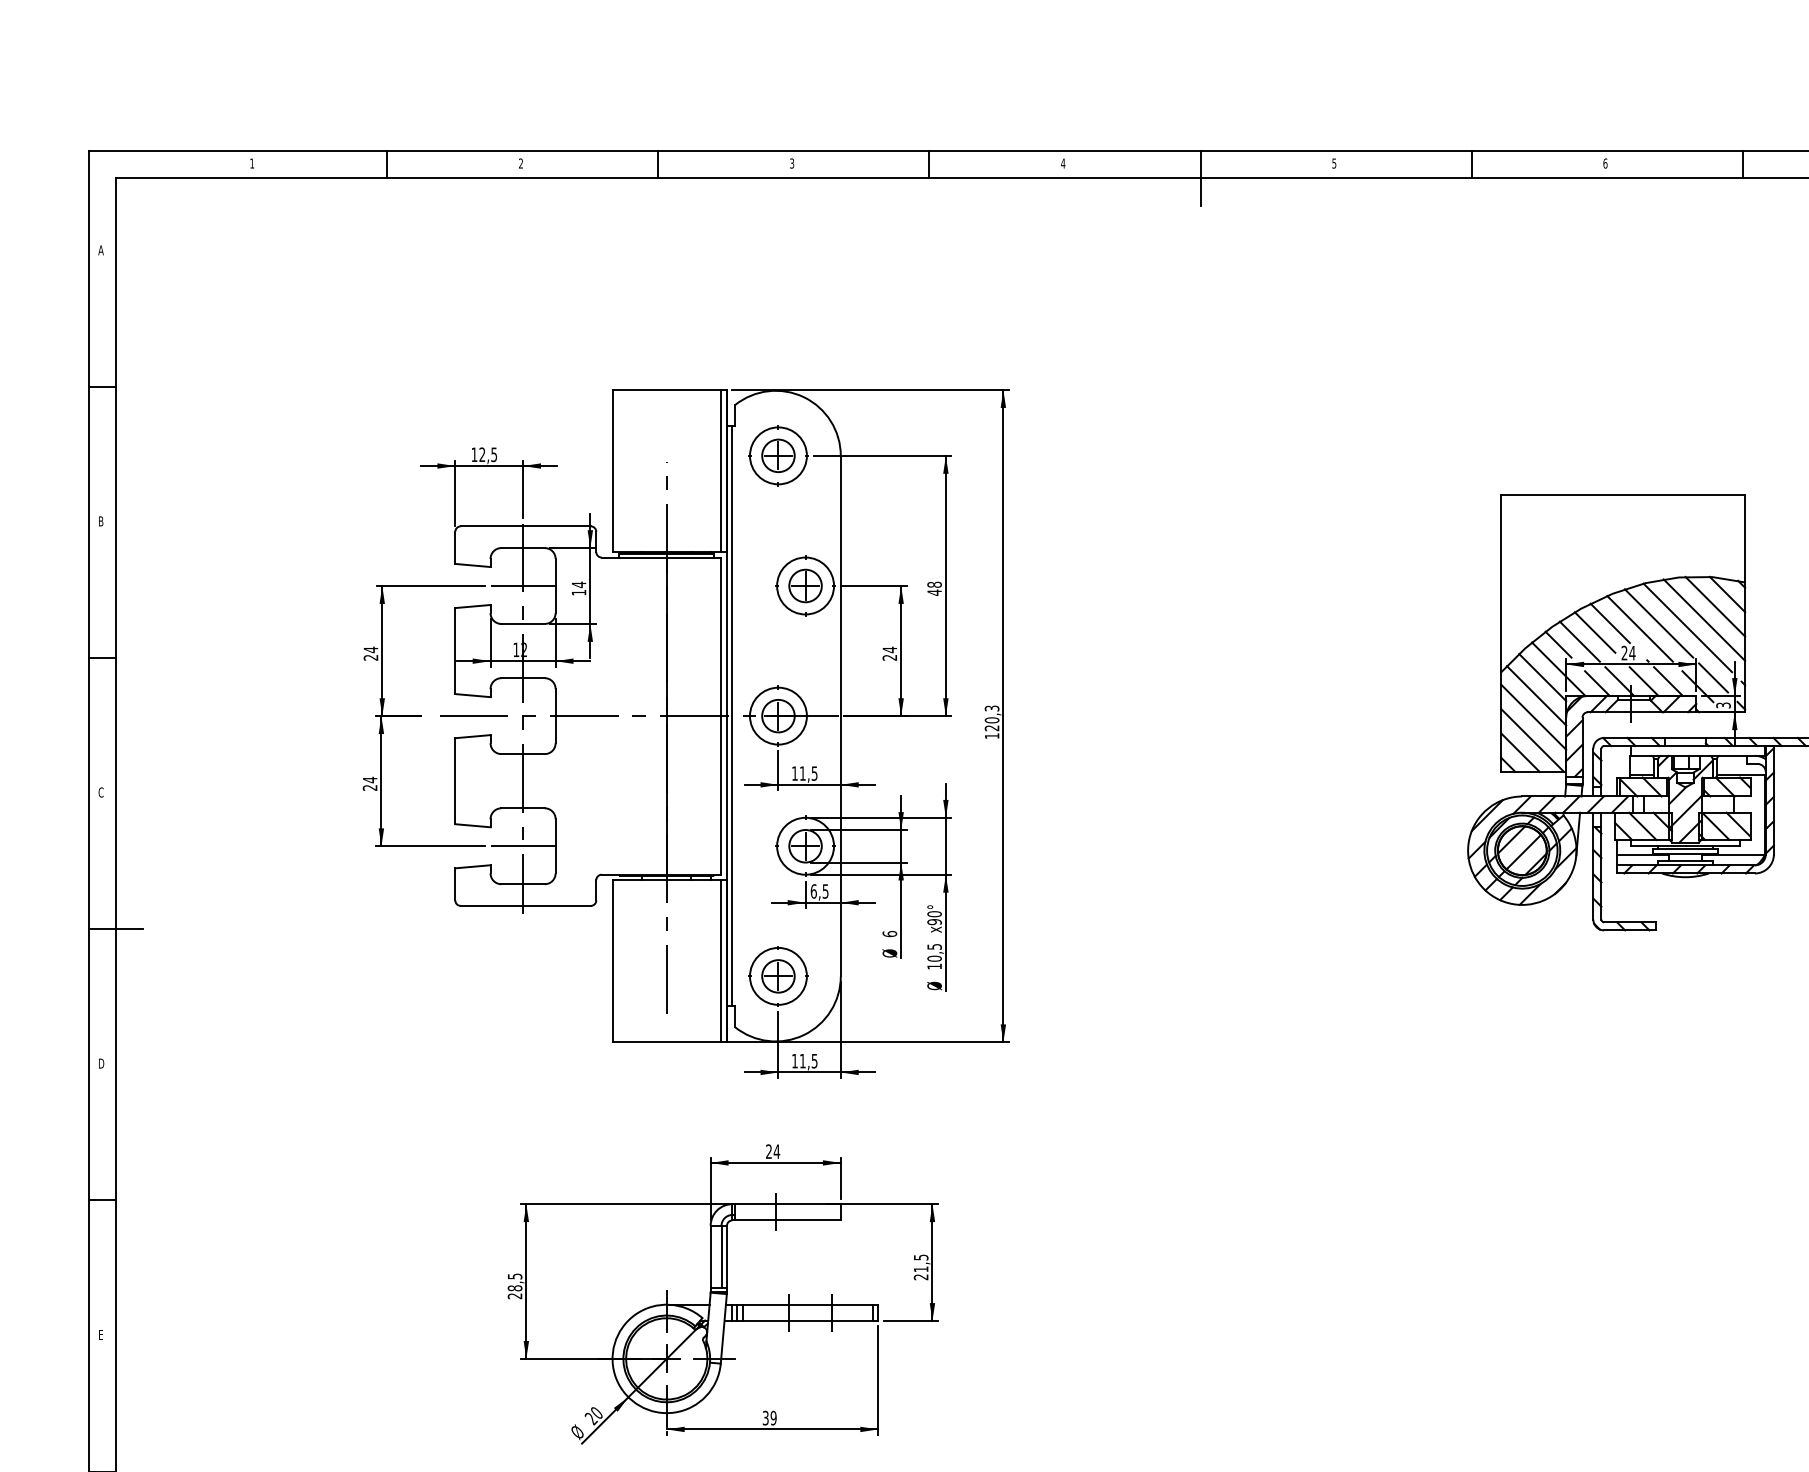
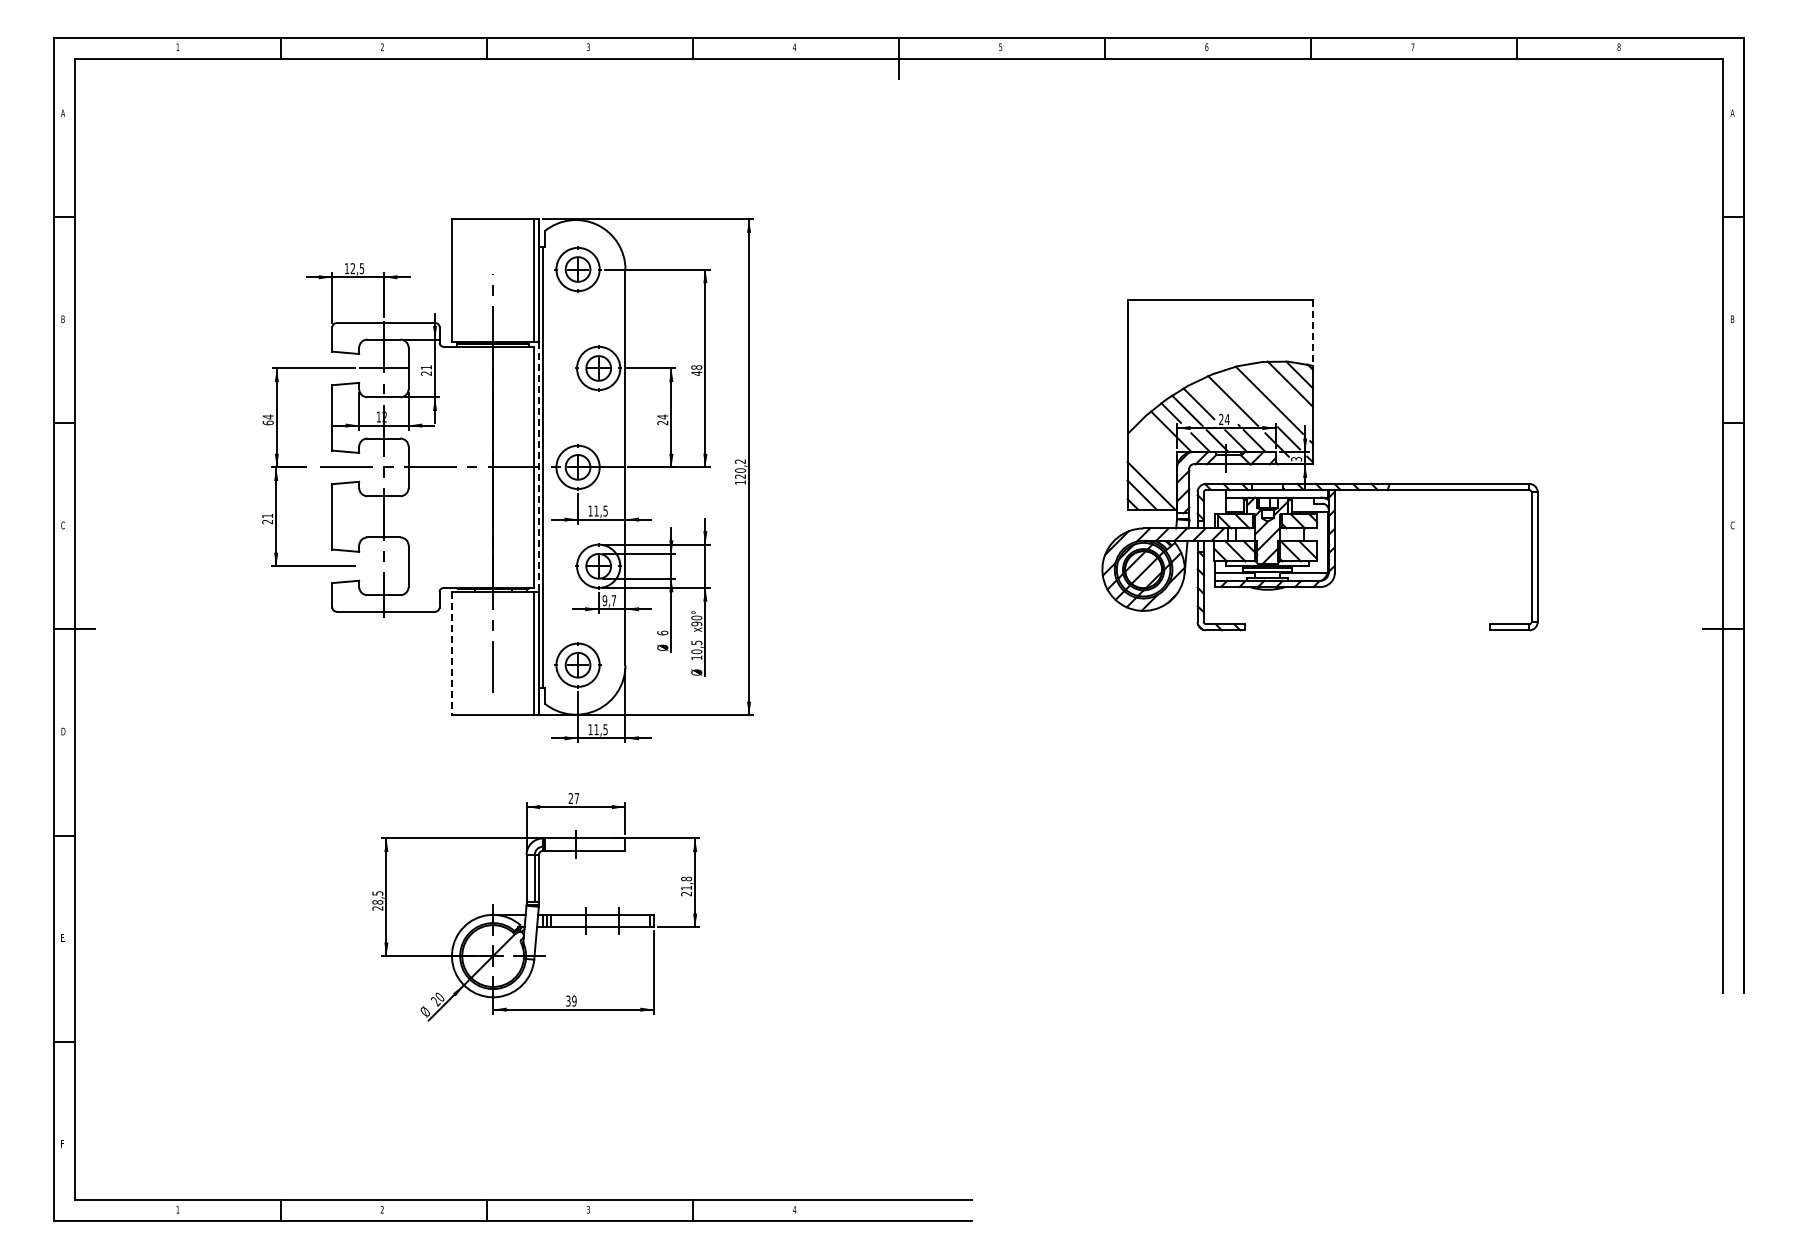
line: (1745, 540) -> (1313, 333), solid -> dashed
text: (579, 588) -> (426, 370), 14 -> 21
line: (1704, 620) -> (1282, 394), removed
line: (1610, 622) -> (1210, 396), removed
line: (1658, 622) -> (1247, 396), removed
text: (369, 657) -> (267, 422), 24 -> 64
line: (1543, 676) -> (1159, 437), removed
line: (1536, 695) -> (1154, 451), removed
text: (992, 708) -> (740, 461), 120,3 -> 120,2
line: (726, 716) -> (538, 467), solid -> dashed
line: (1534, 716) -> (1152, 467), removed
text: (369, 779) -> (267, 515), 24 -> 21
line: (522, 846) -> (383, 566), removed
text: (819, 891) -> (609, 600), 6,5 -> 9,7
line: (611, 960) -> (451, 653), solid -> dashed
text: (776, 1151) -> (576, 798), 24 -> 27
text: (921, 1256) -> (686, 878), 21,5 -> 21,8

